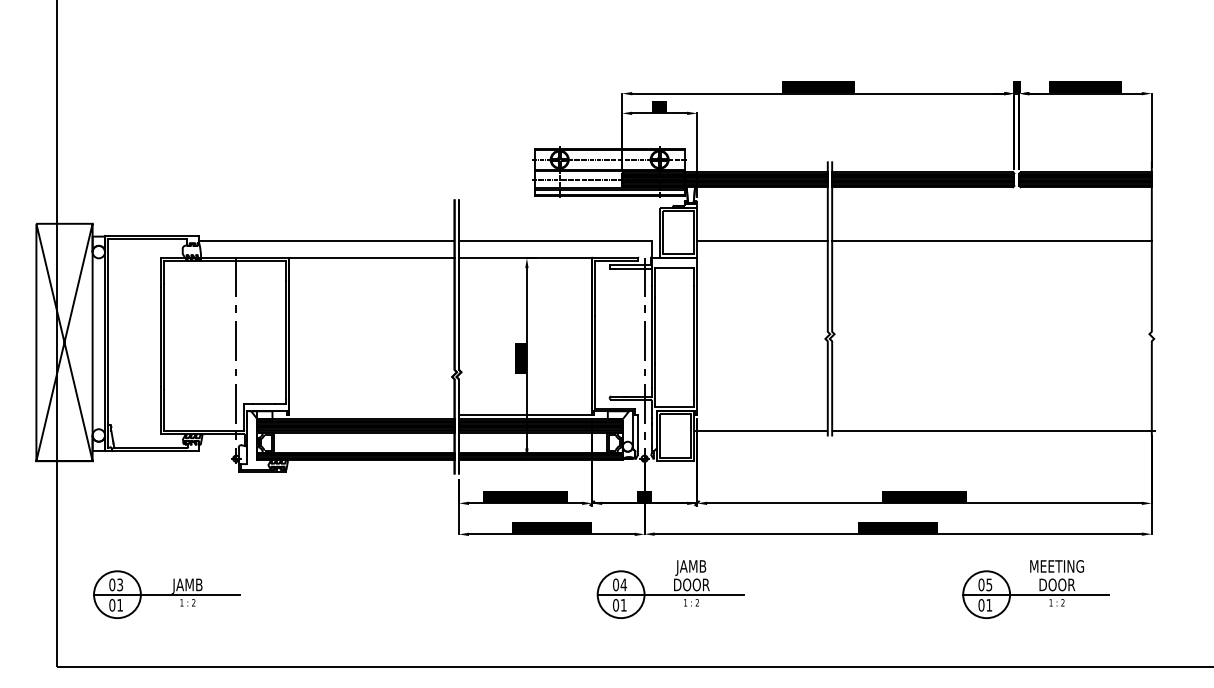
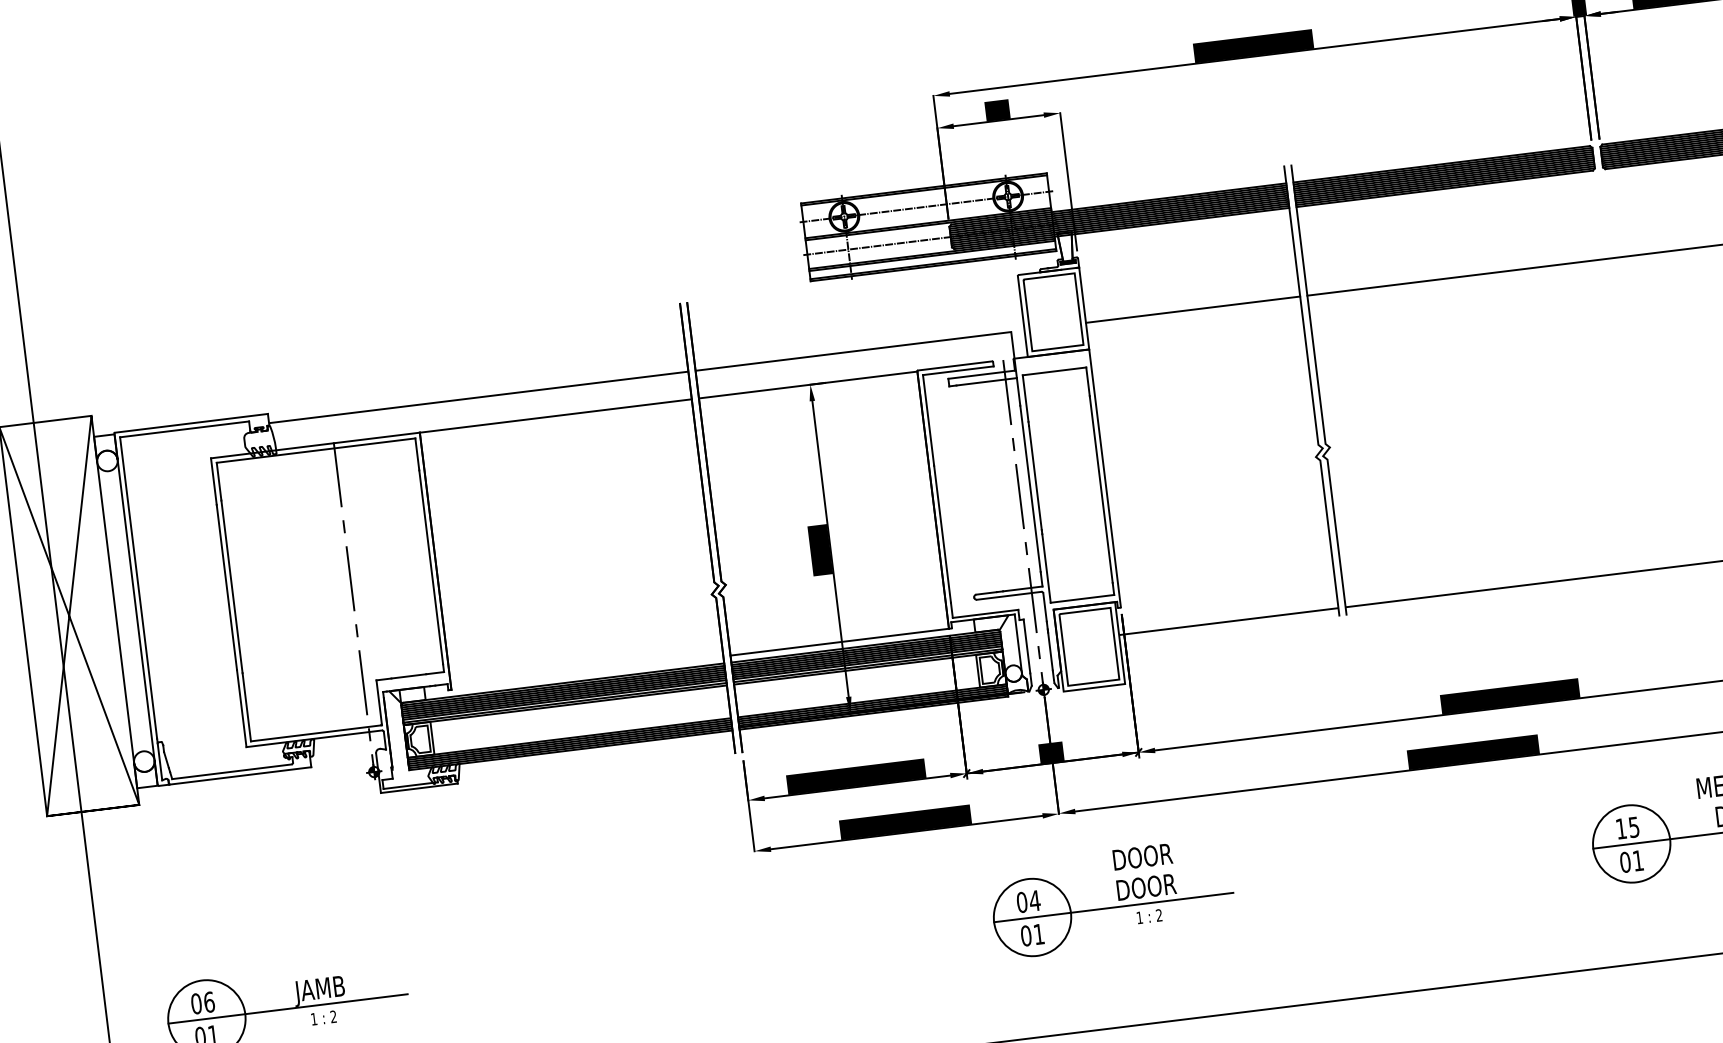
text: (691, 567) -> (1142, 858), JAMB -> DOOR
text: (120, 584) -> (209, 1001), 03 -> 06
text: (981, 584) -> (1621, 828), 05 -> 15

